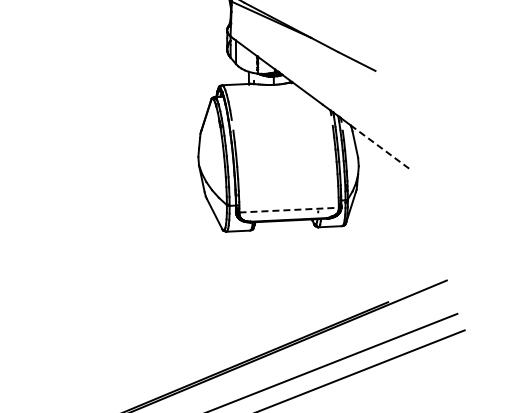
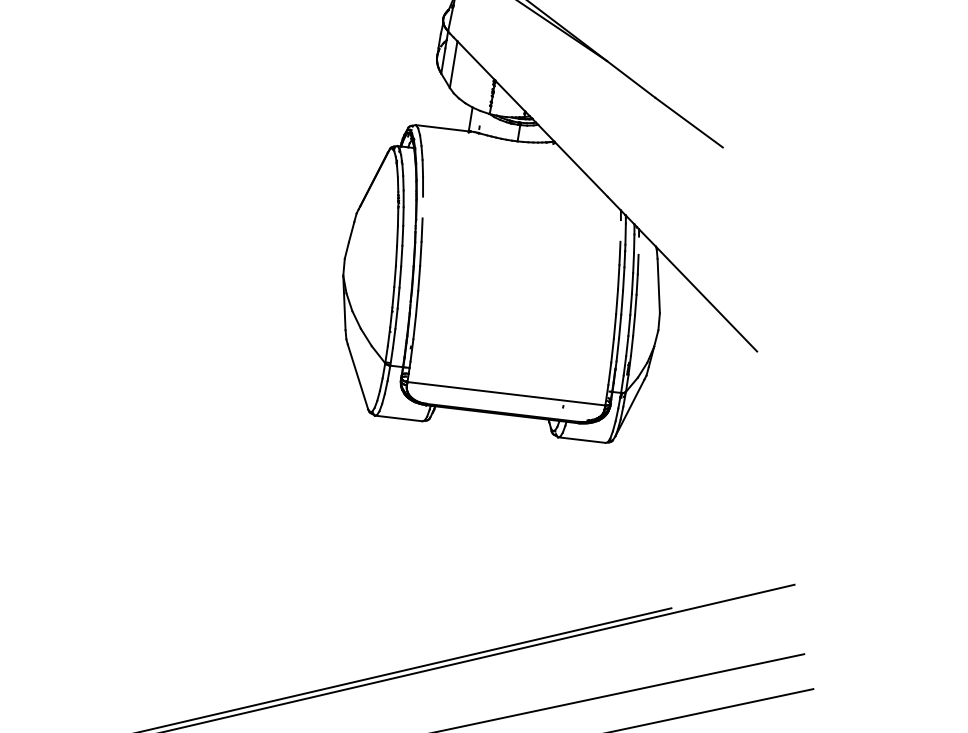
line: (379, 146) -> (705, 297), dashed -> solid
line: (289, 210) -> (506, 394), dashed -> solid

